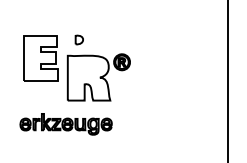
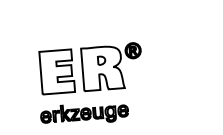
part: (78, 39) -> (100, 60), moved
part: (40, 58) -> (56, 72), moved

